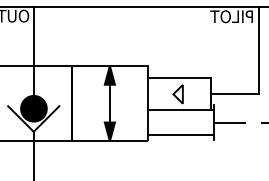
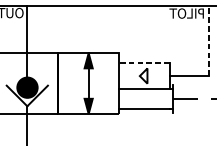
line: (259, 50) -> (209, 40), solid -> dashed
line: (178, 78) -> (143, 63), solid -> dashed

